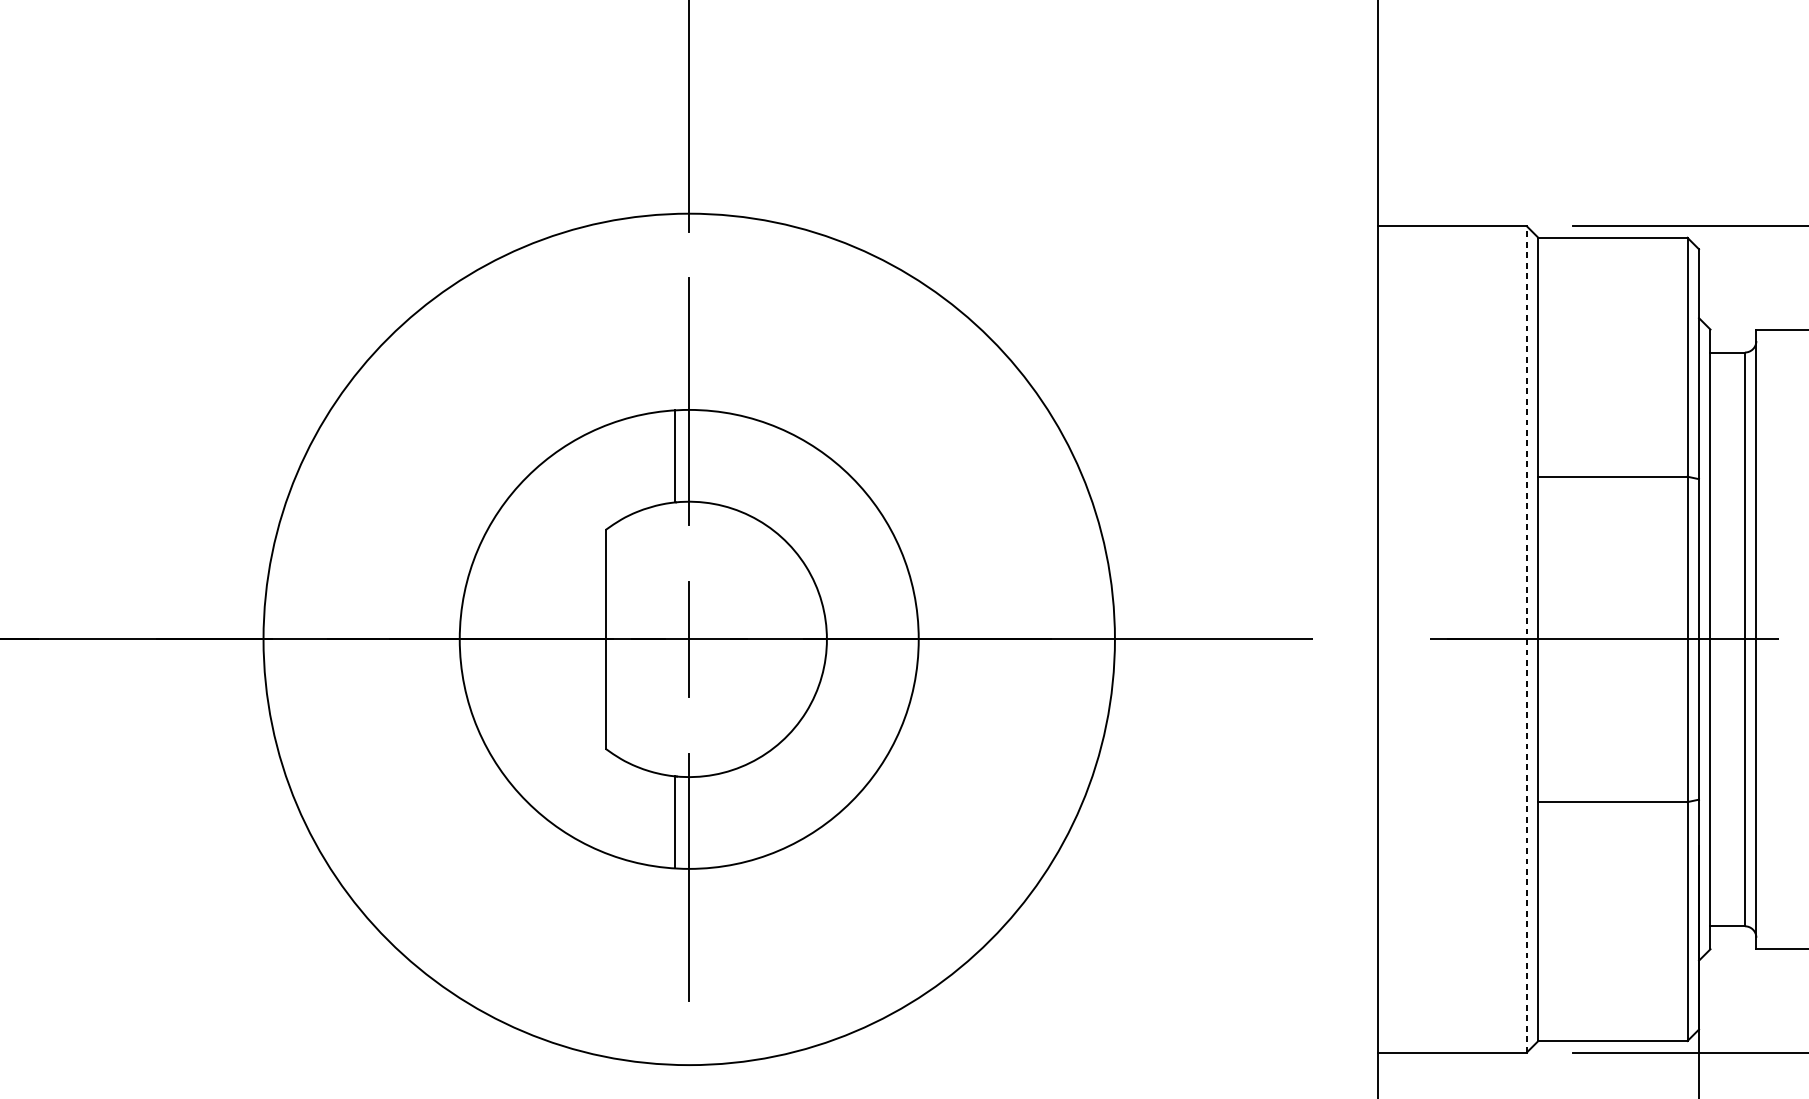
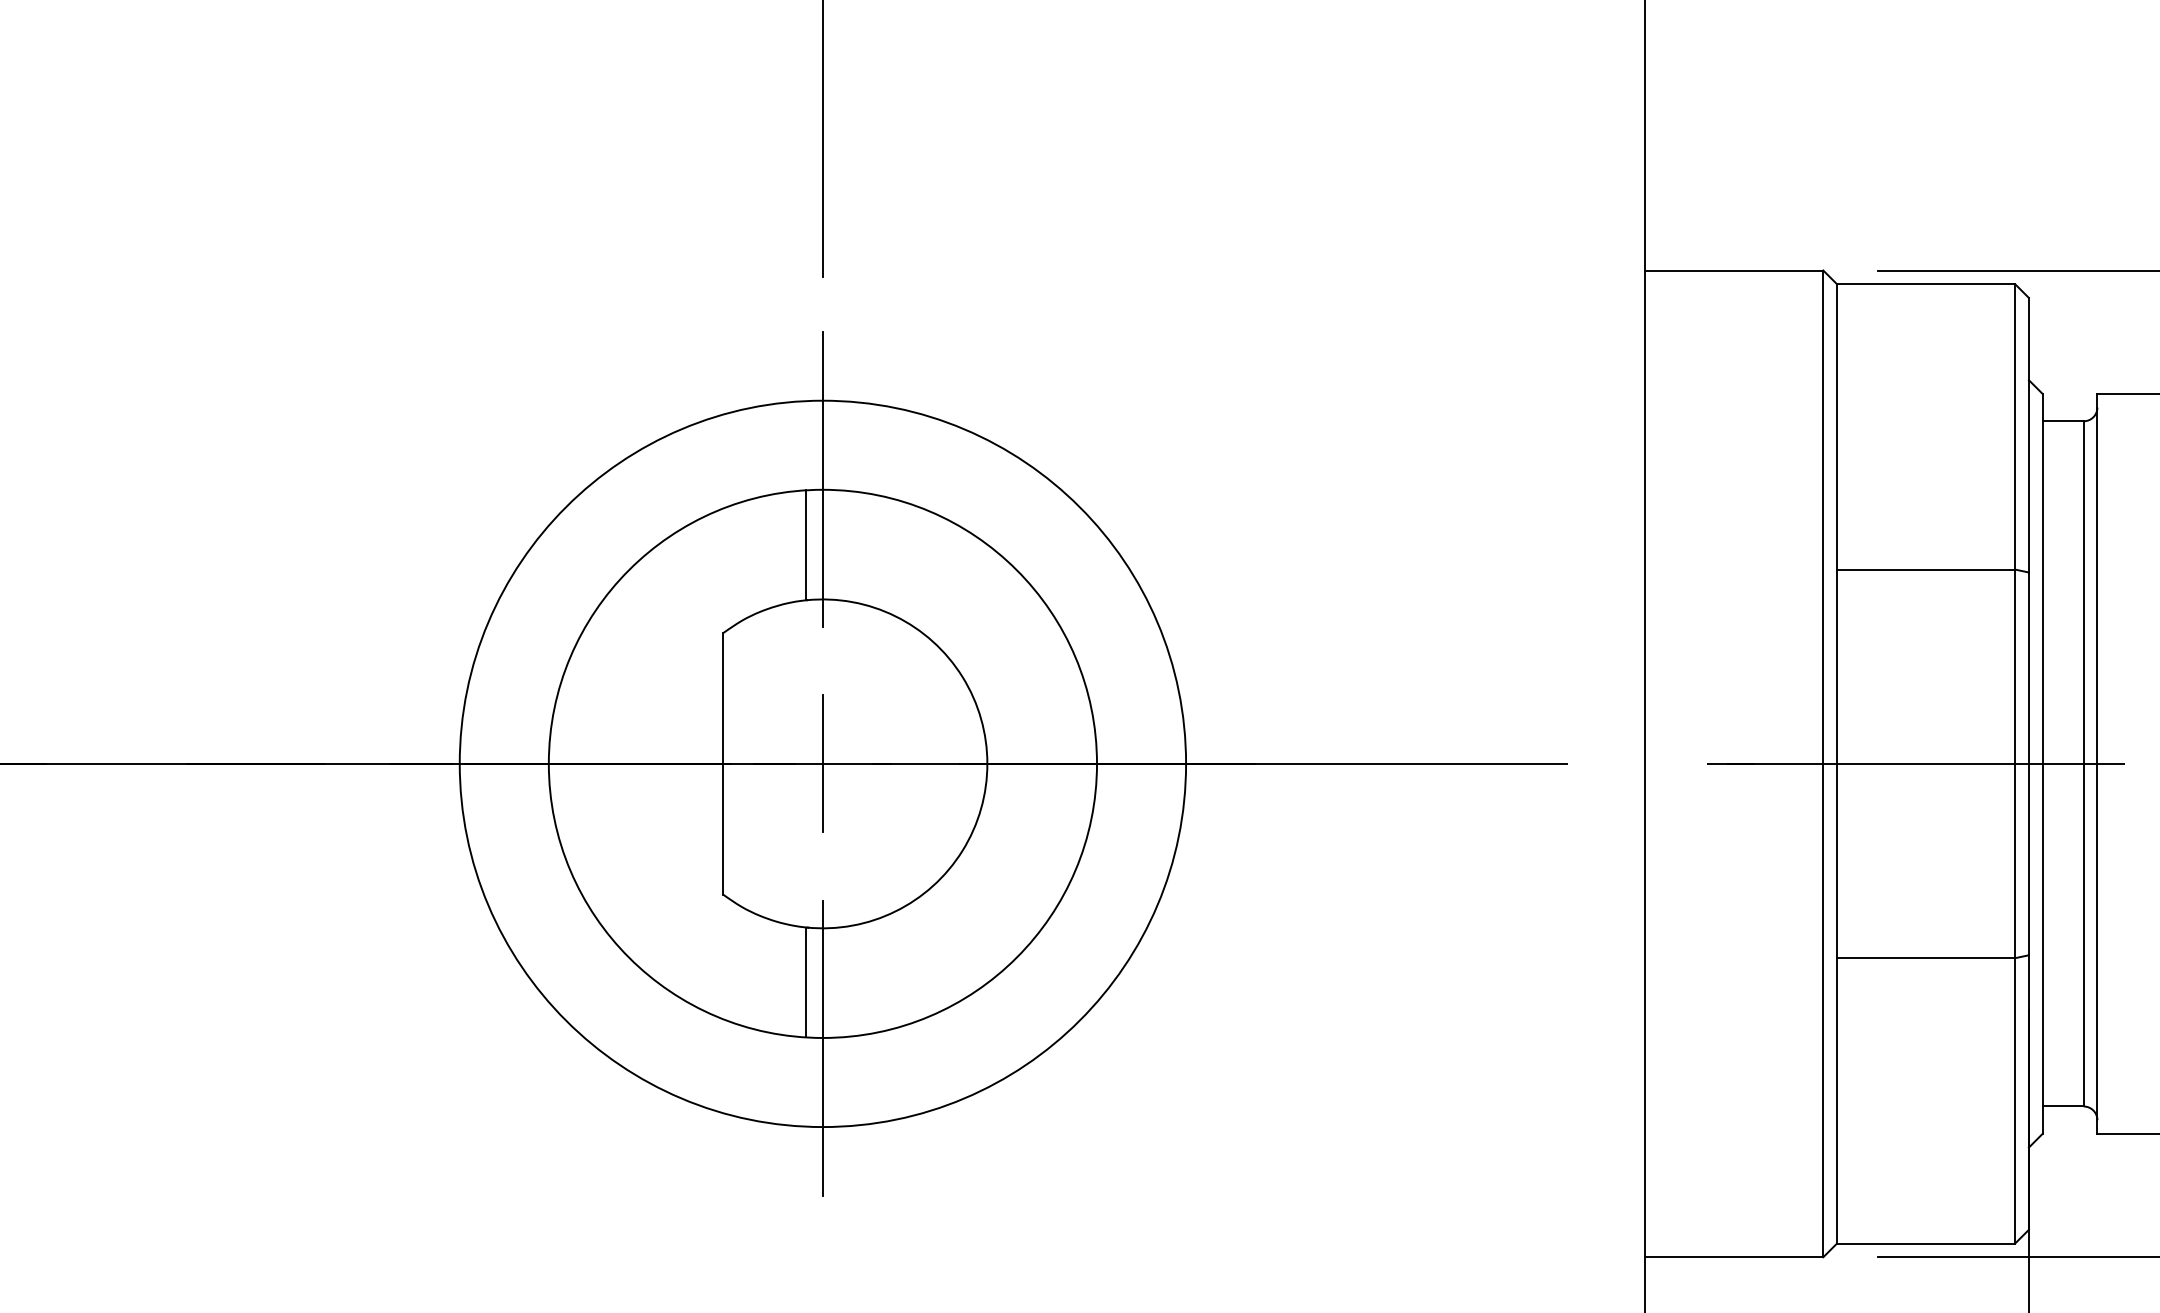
circle: (688, 639) -> (822, 763), size x0.71
line: (1527, 639) -> (1823, 763), dashed -> solid

